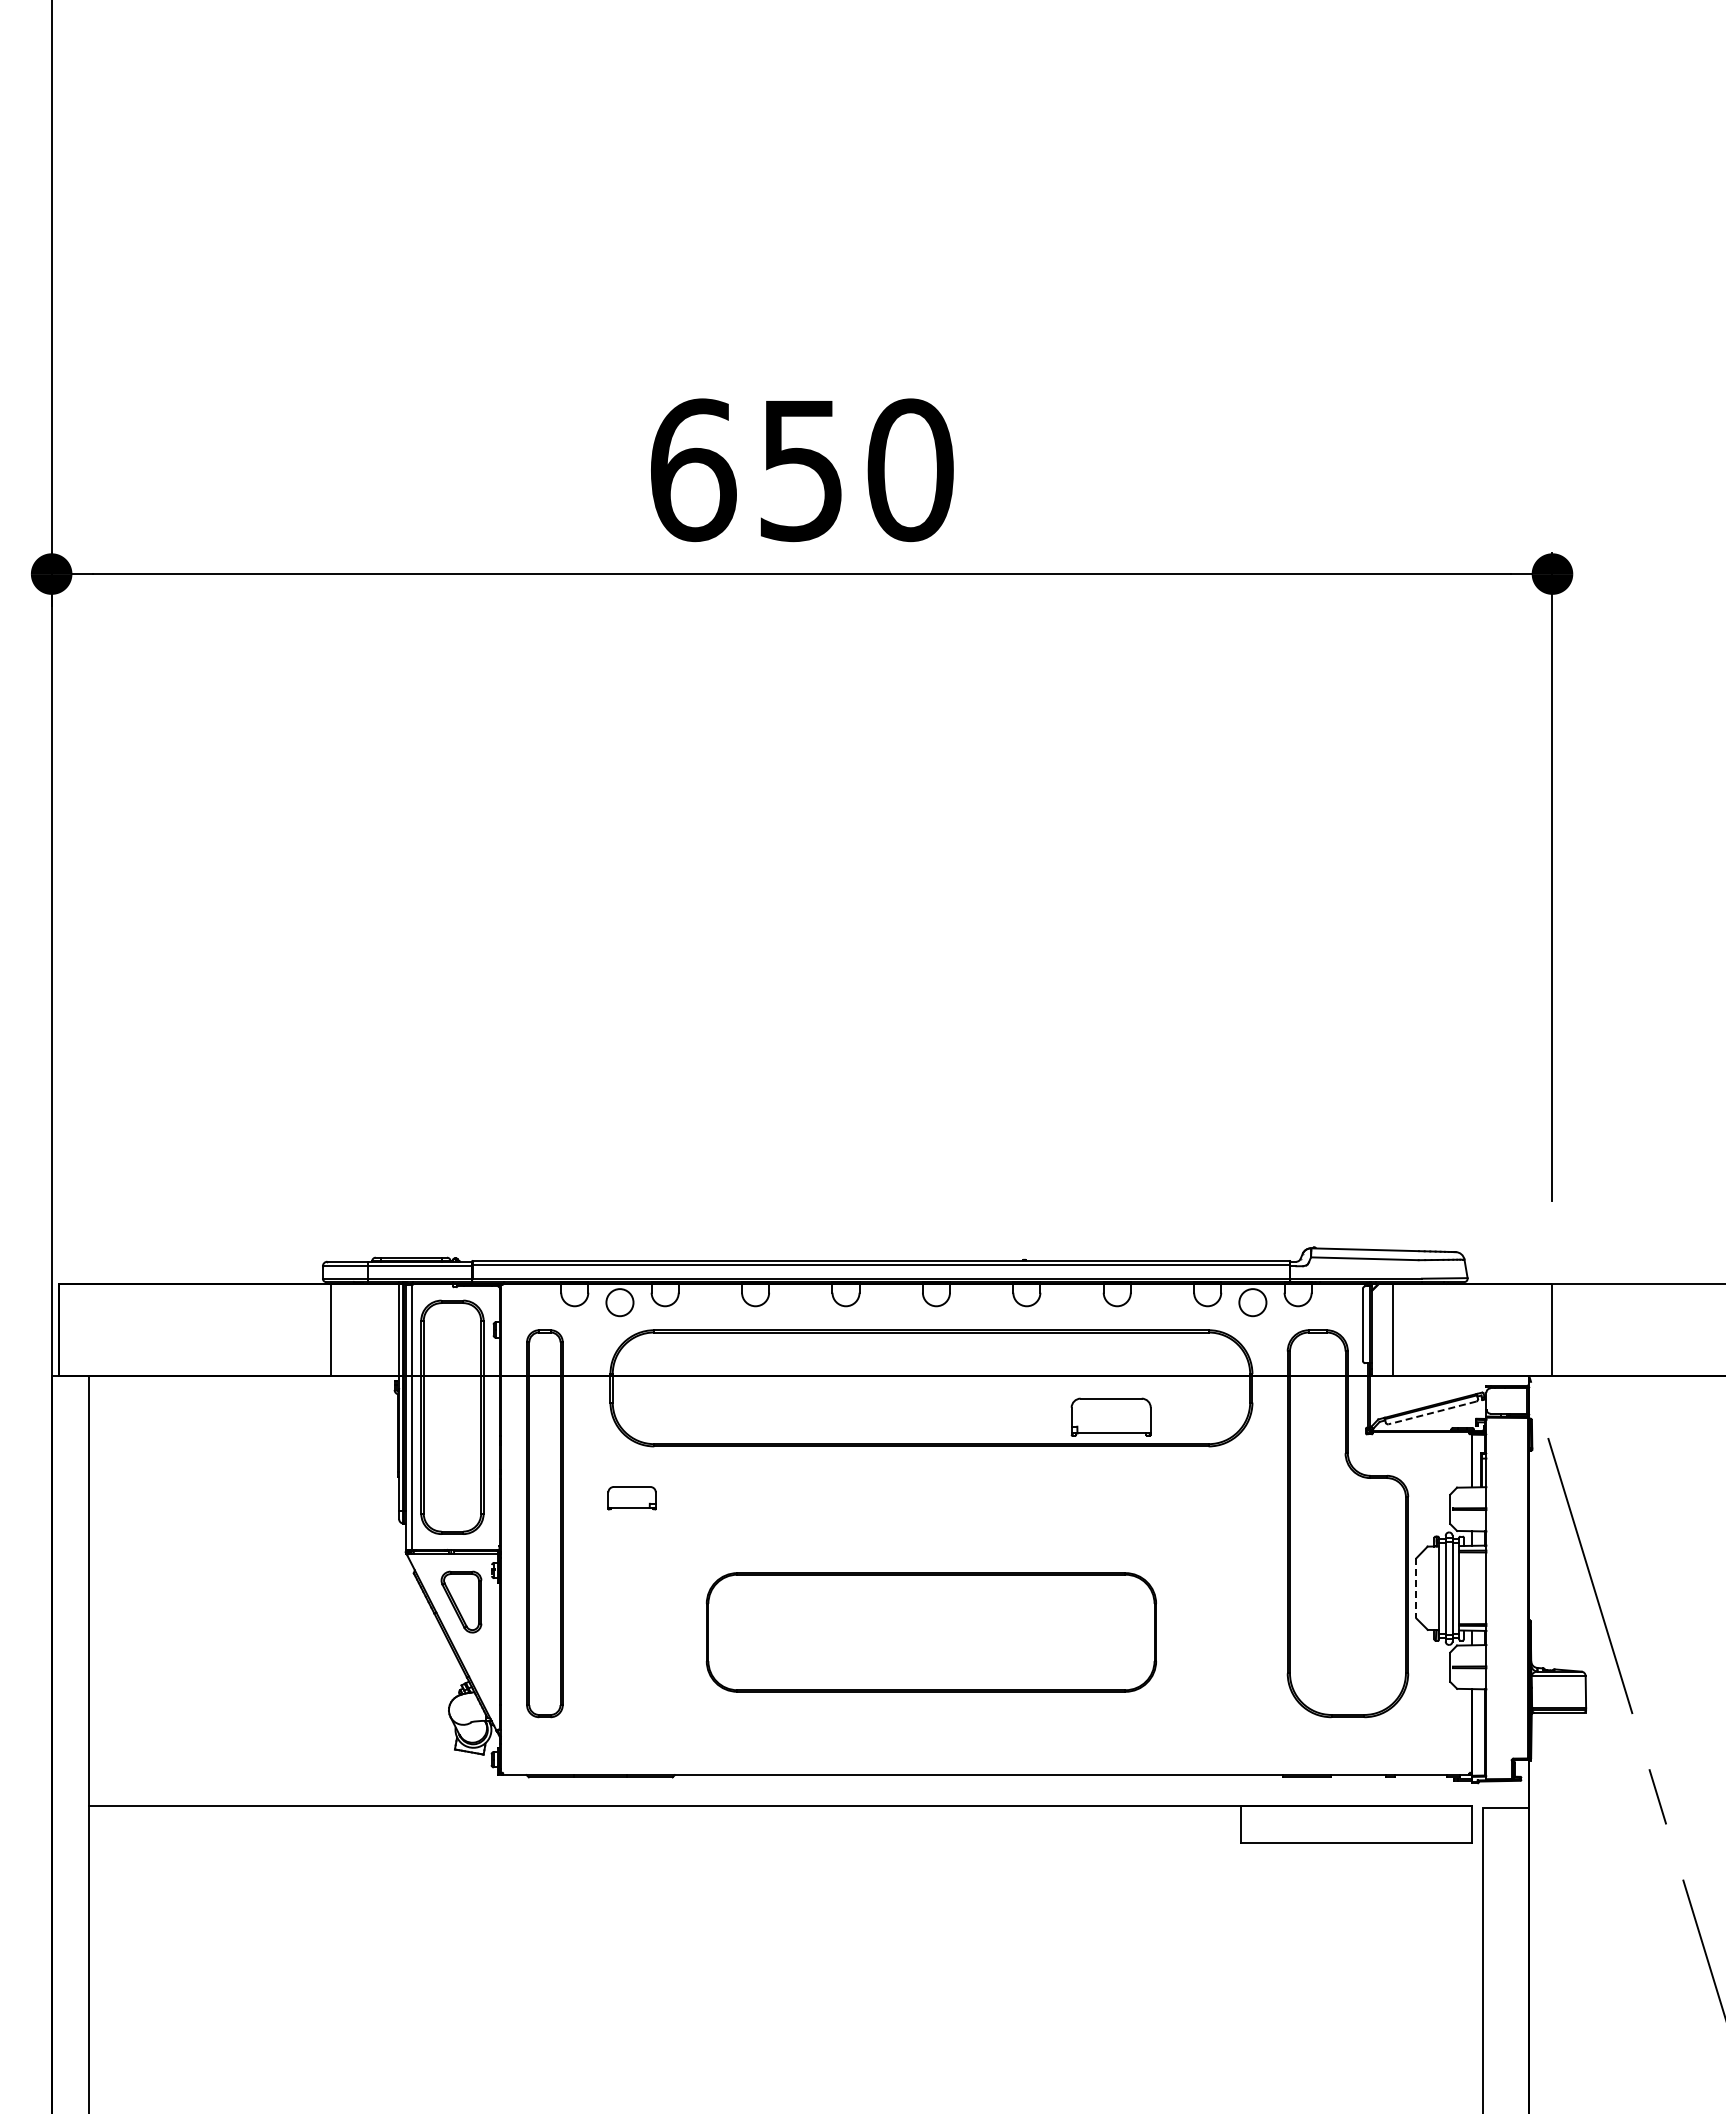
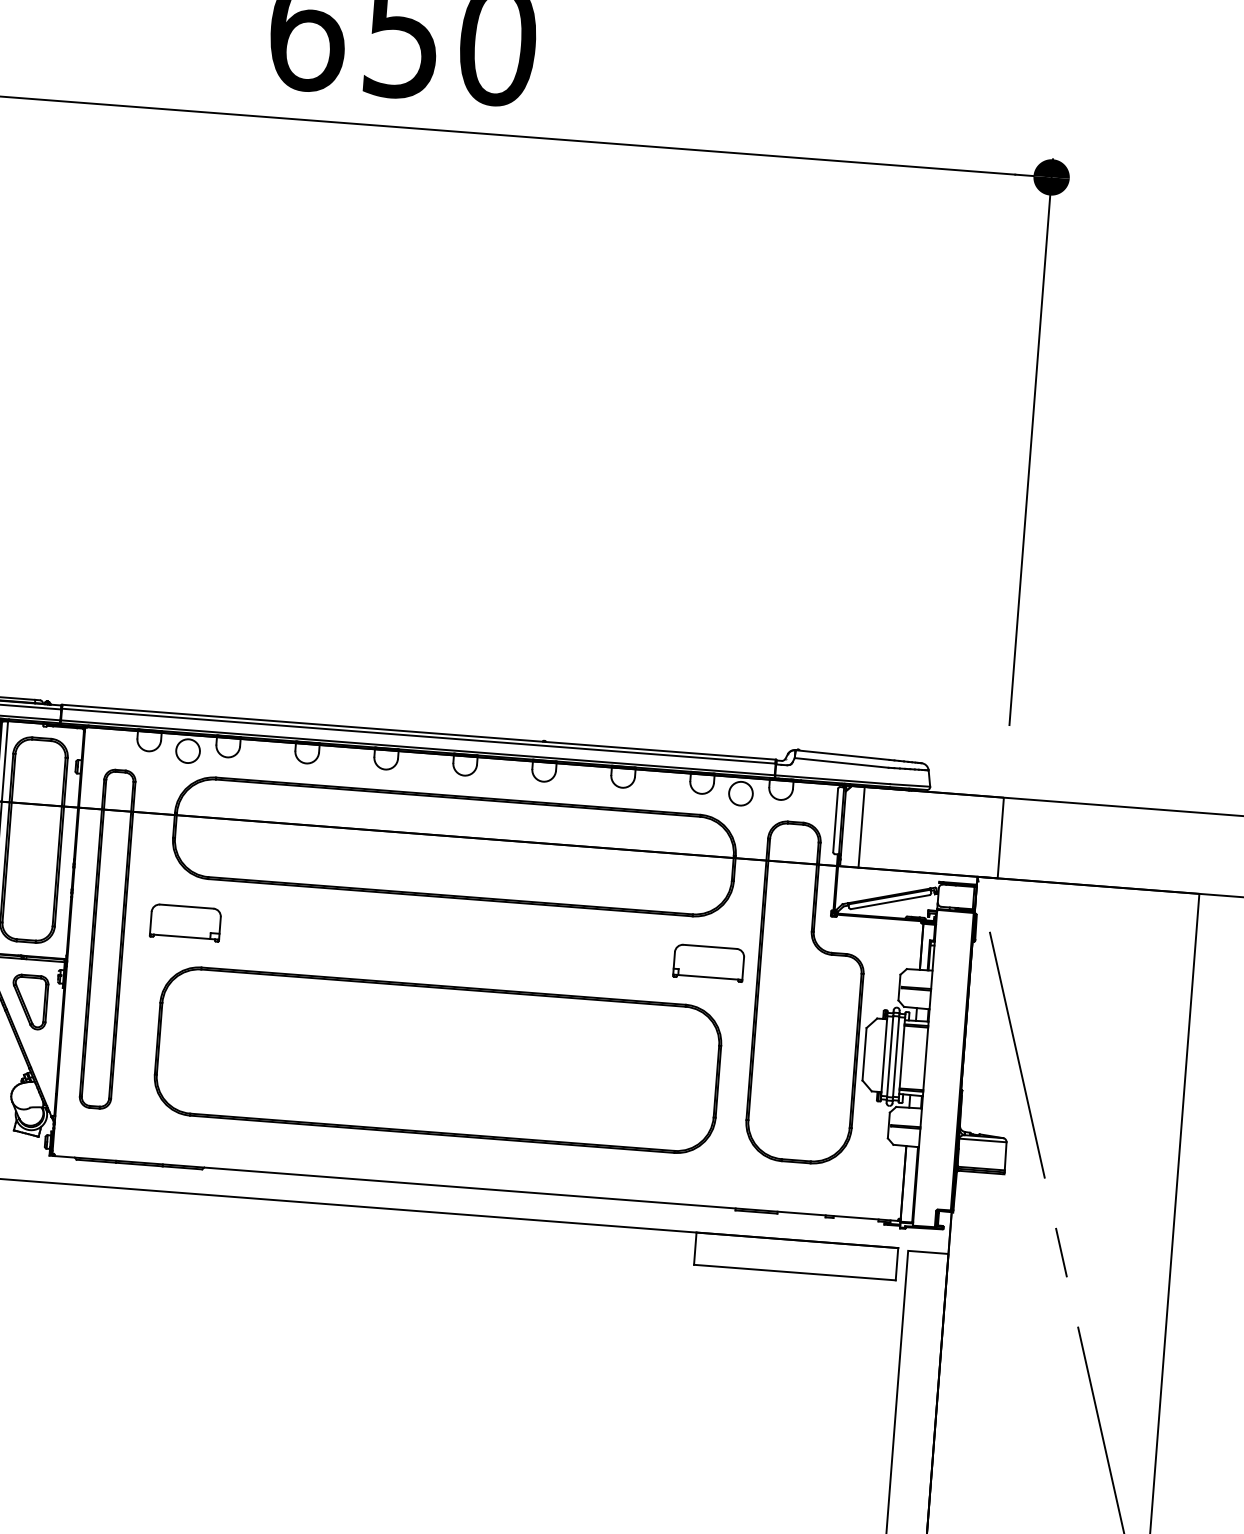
line: (1431, 1413) -> (889, 902), dashed -> solid
part: (1110, 1416) -> (708, 962), moved
part: (631, 1497) -> (185, 922), size x1.67
line: (1416, 1588) -> (864, 1054), dashed -> solid
part: (931, 1632) -> (438, 1060), size x1.43

